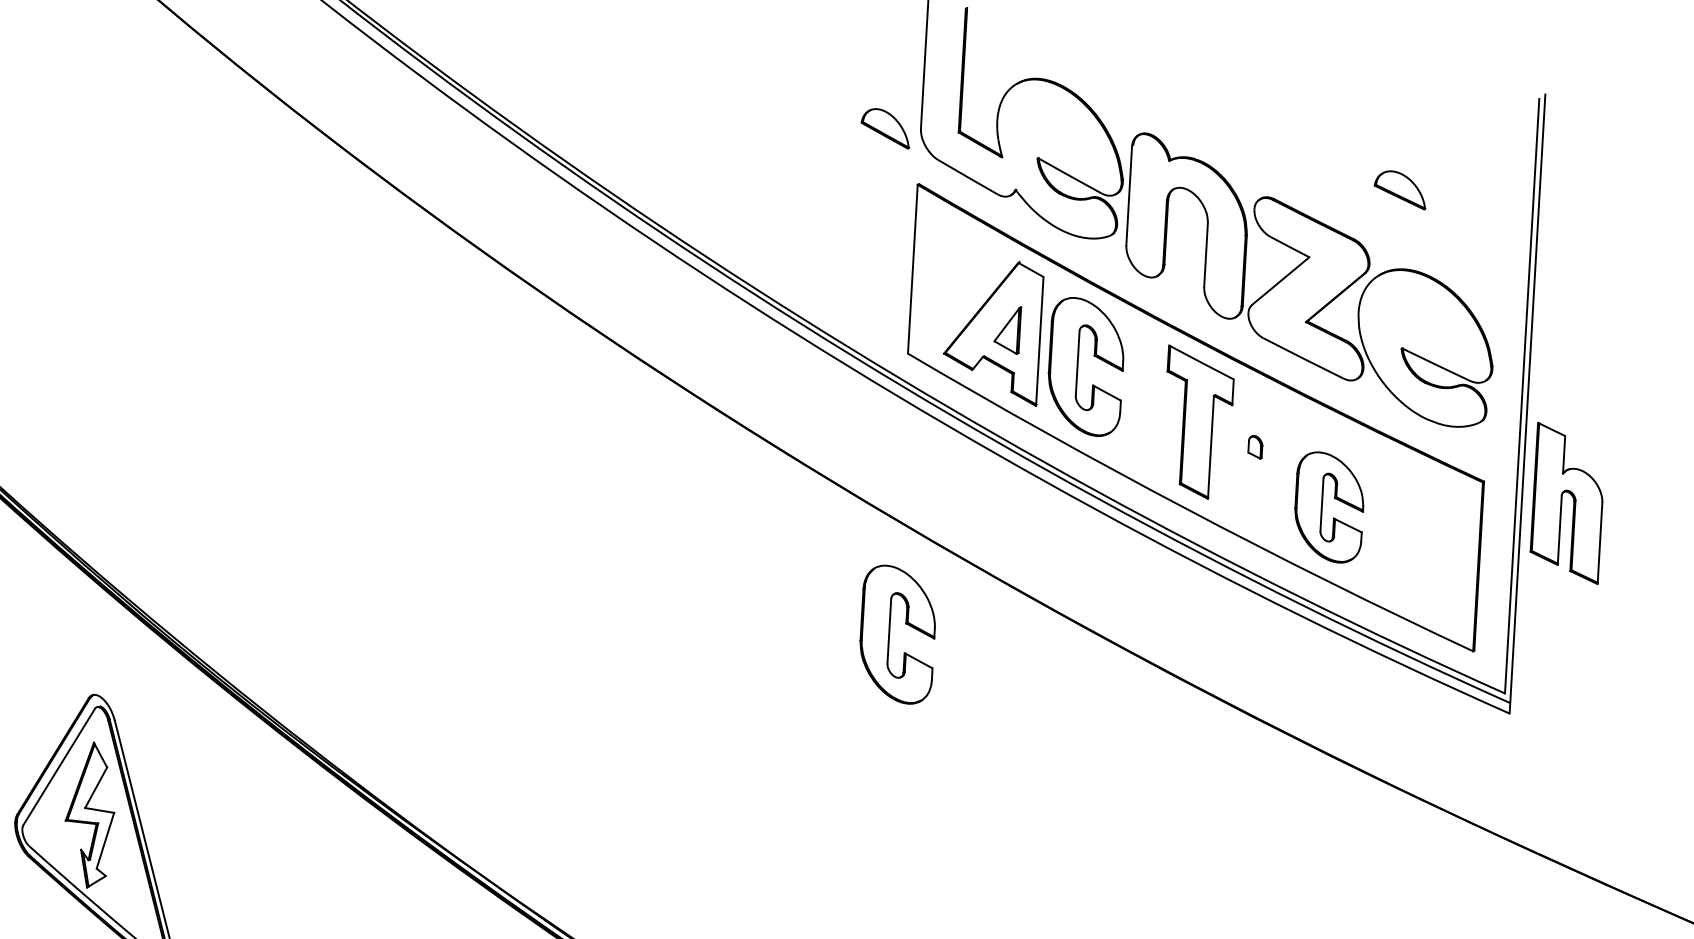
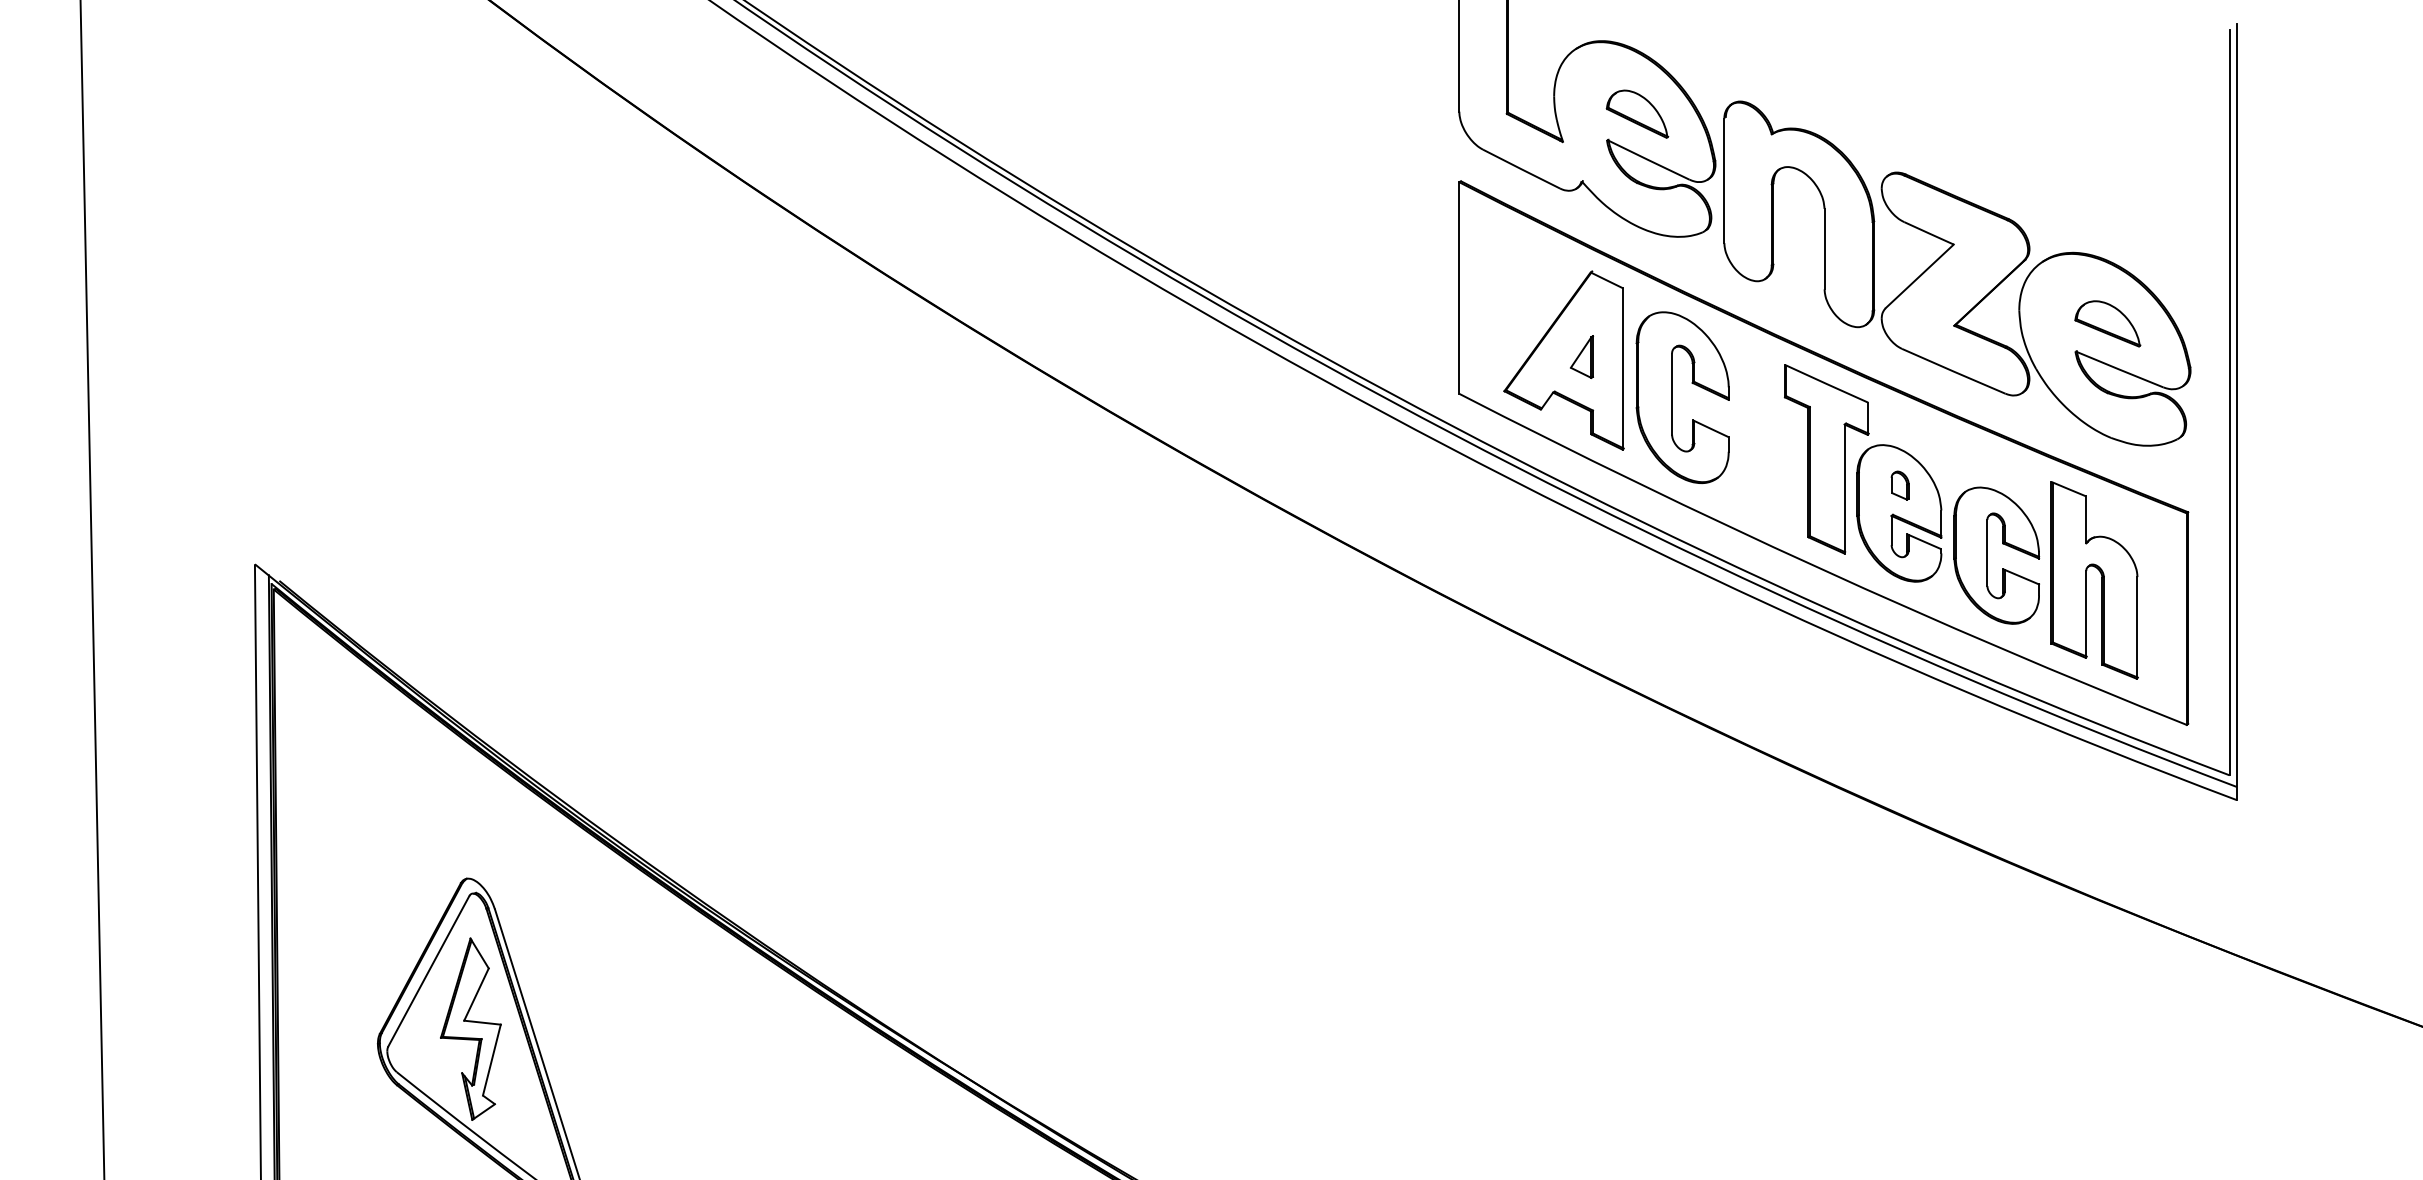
part: (885, 127) -> (1637, 113), moved
part: (1400, 189) -> (2107, 323), moved
part: (1007, 329) -> (1581, 356), size x0.71
part: (1253, 469) -> (1899, 513), added
part: (1573, 503) -> (2101, 580), moved
part: (889, 634) -> (1456, 745), removed

